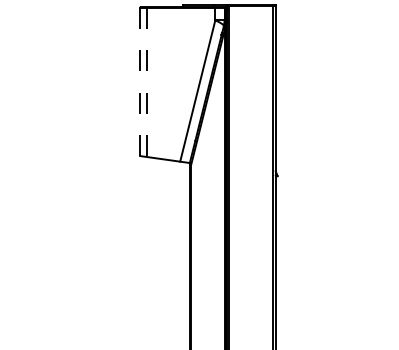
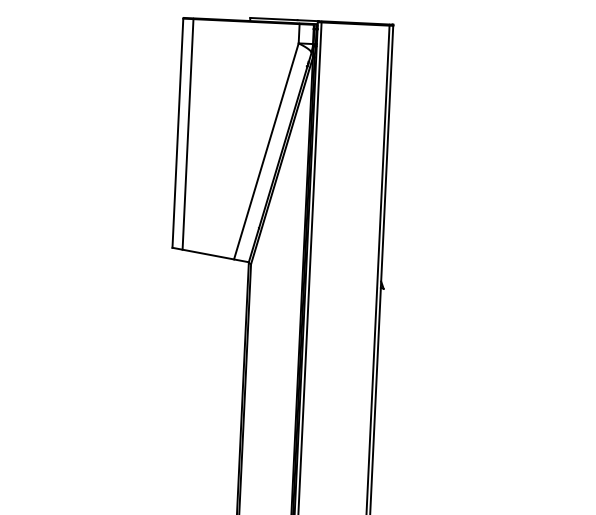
line: (140, 82) -> (178, 134), dashed -> solid
line: (146, 82) -> (187, 134), dashed -> solid

